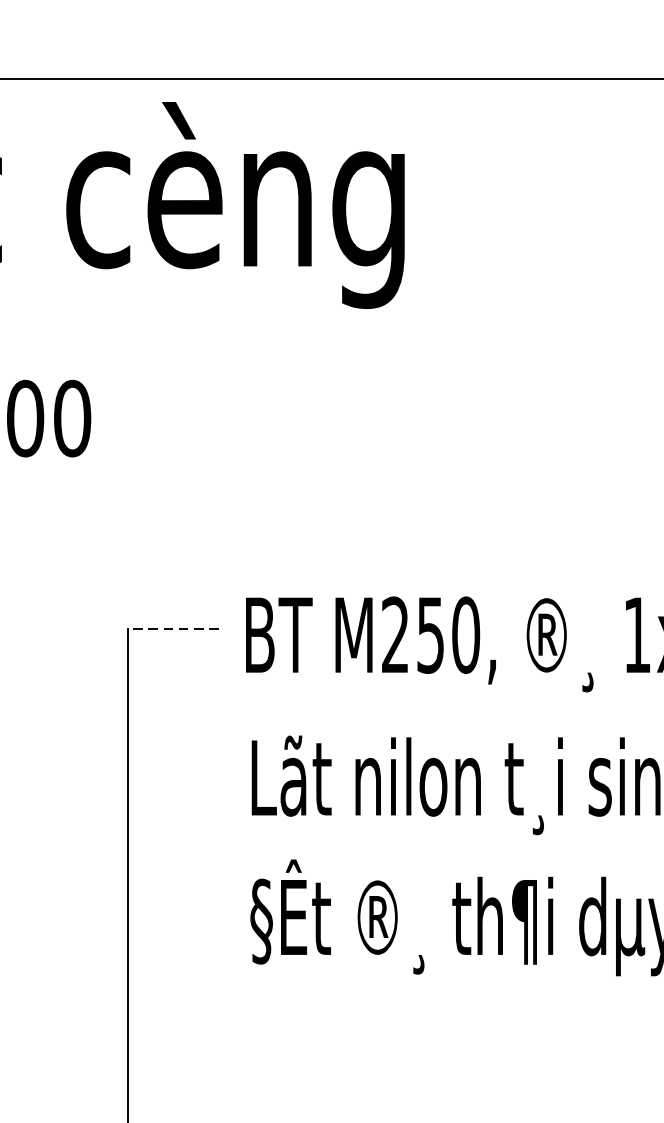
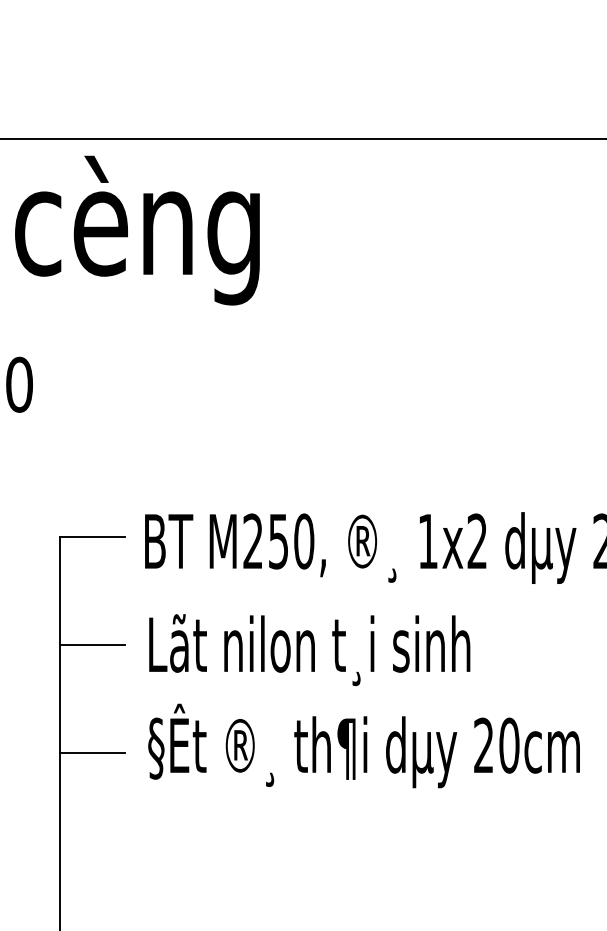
line: (173, 628) -> (92, 536), dashed -> solid
line: (173, 778) -> (92, 645), added
line: (173, 928) -> (92, 753), added

